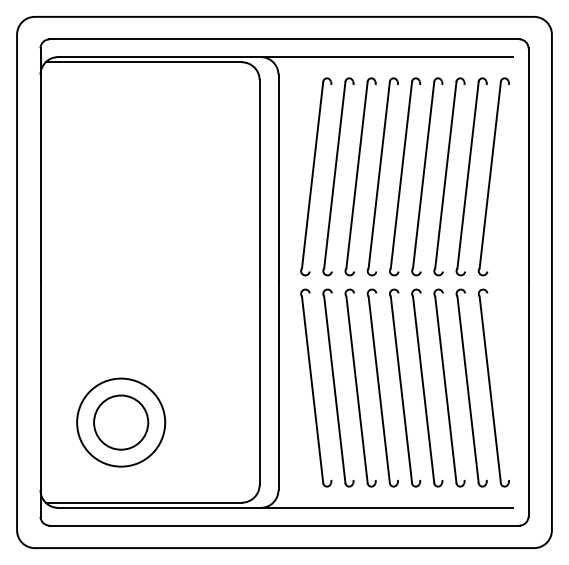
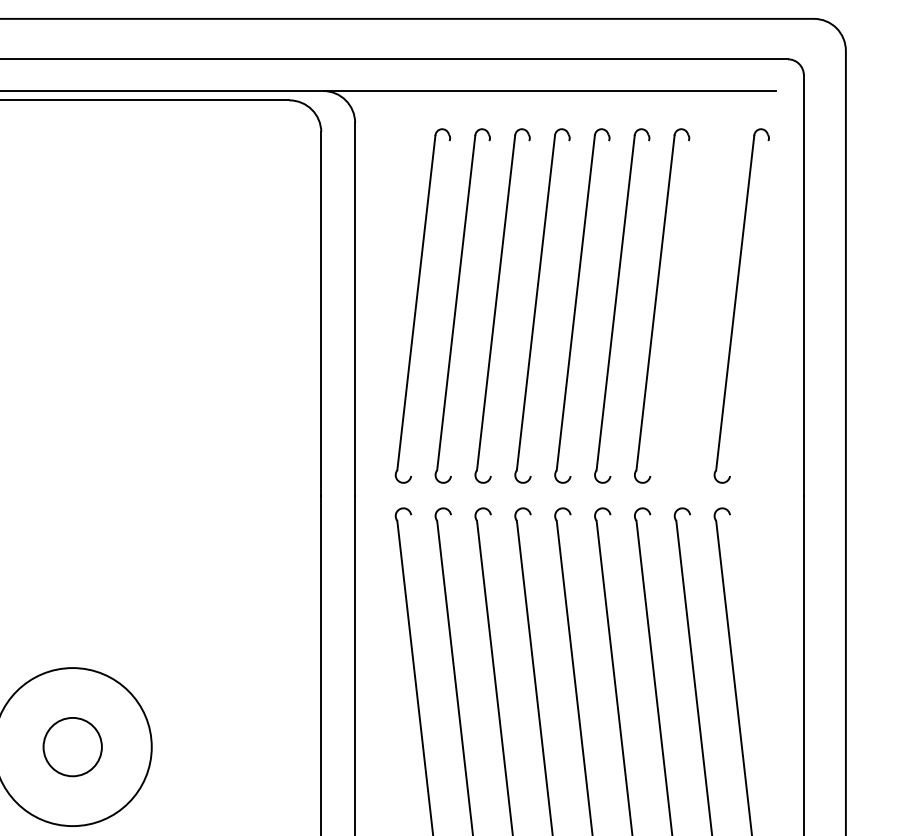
part: (471, 176) -> (701, 305), removed
circle: (121, 422) -> (73, 746), size x0.6

